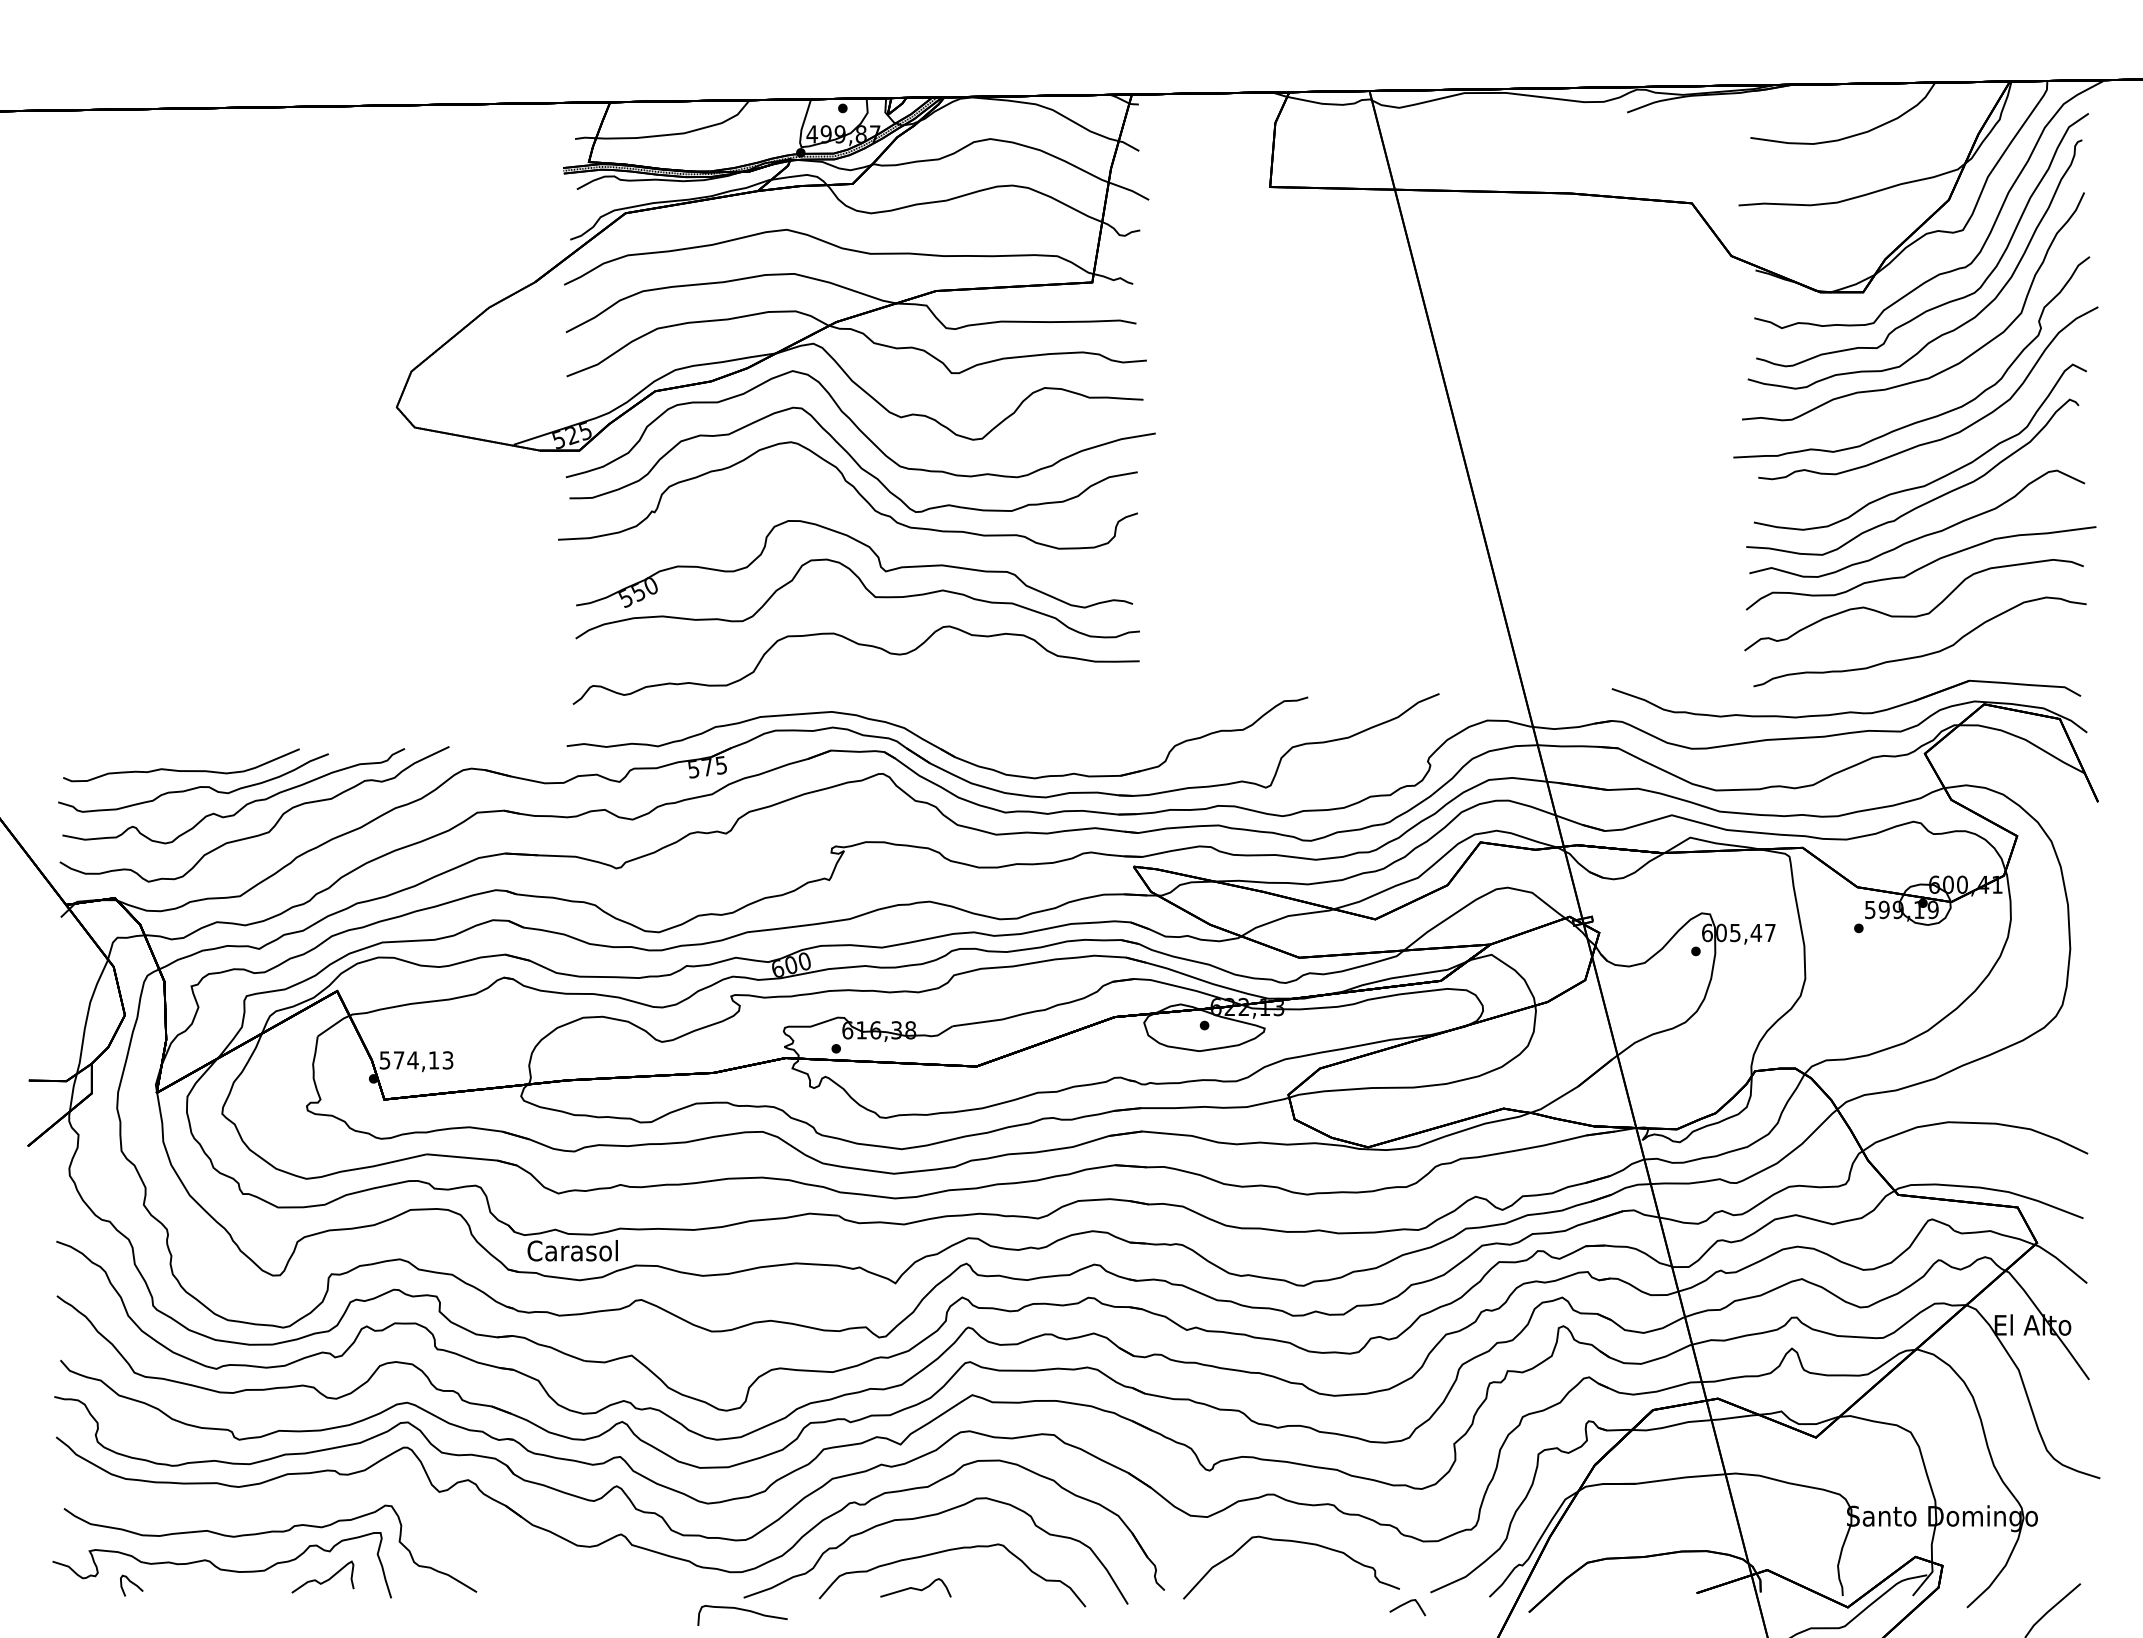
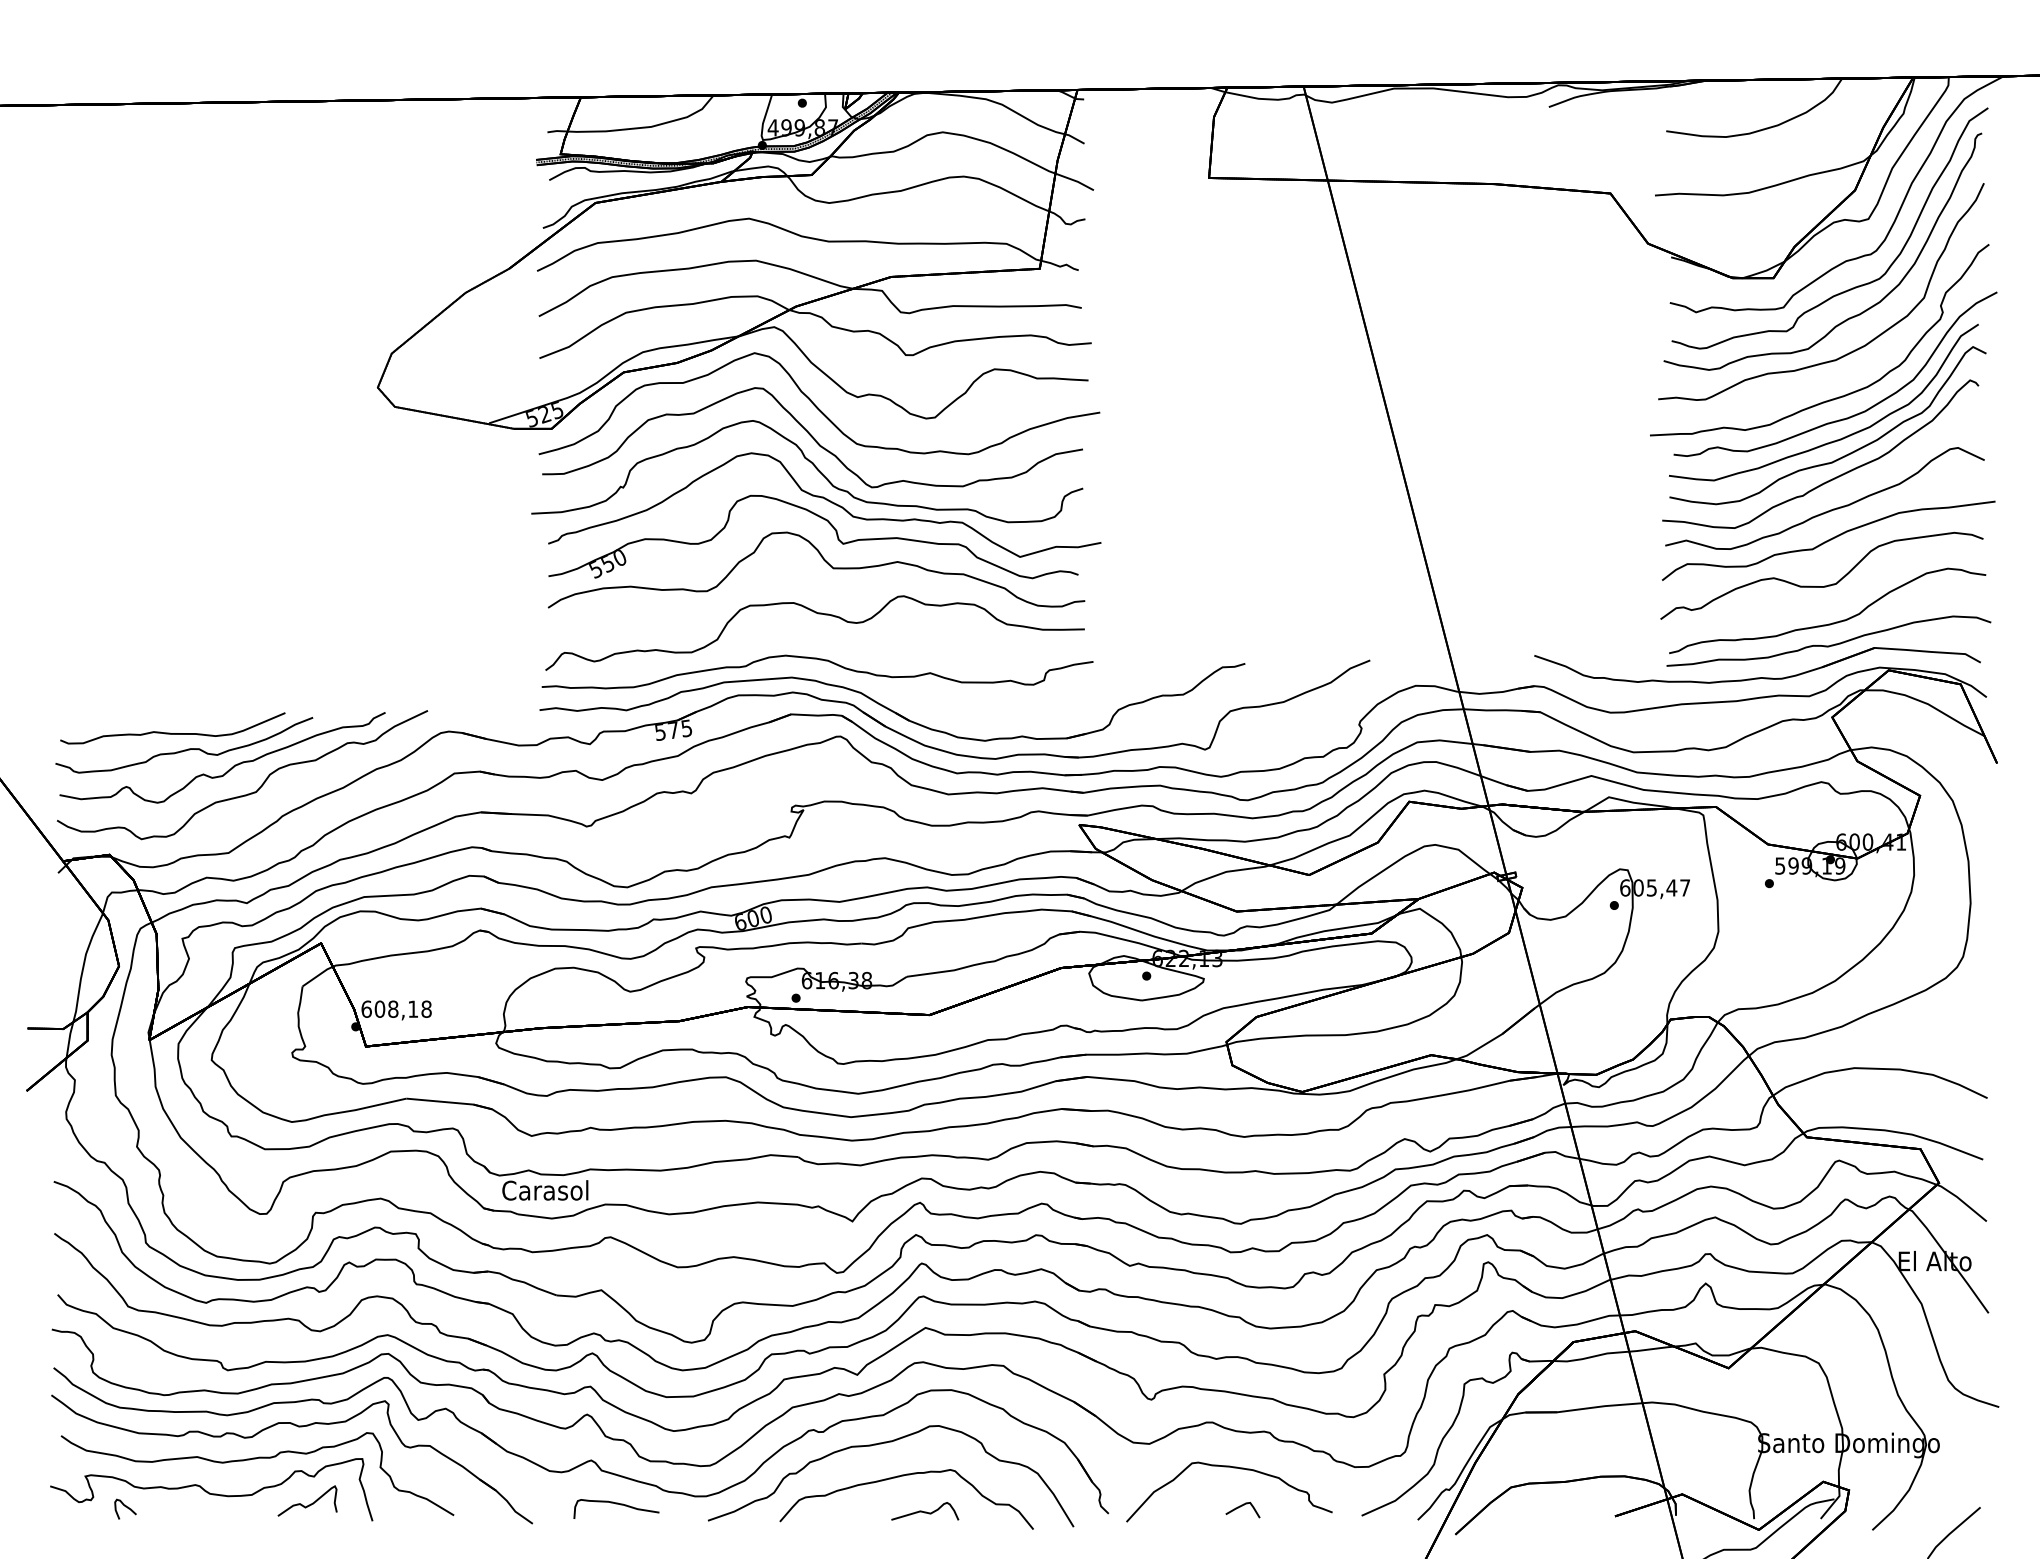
curve: (1927, 462) -> (1834, 440), added
curve: (867, 525) -> (825, 500), added
curve: (1922, 677) -> (1829, 644), added
part: (858, 693) -> (817, 660), added
text: (416, 1060) -> (396, 1009), 574,13 -> 608,18
part: (312, 1499) -> (297, 1427), added
curve: (914, 1587) -> (923, 1510), moved
curve: (1405, 1604) -> (1240, 1507), moved
curve: (742, 1610) -> (616, 1504), moved

